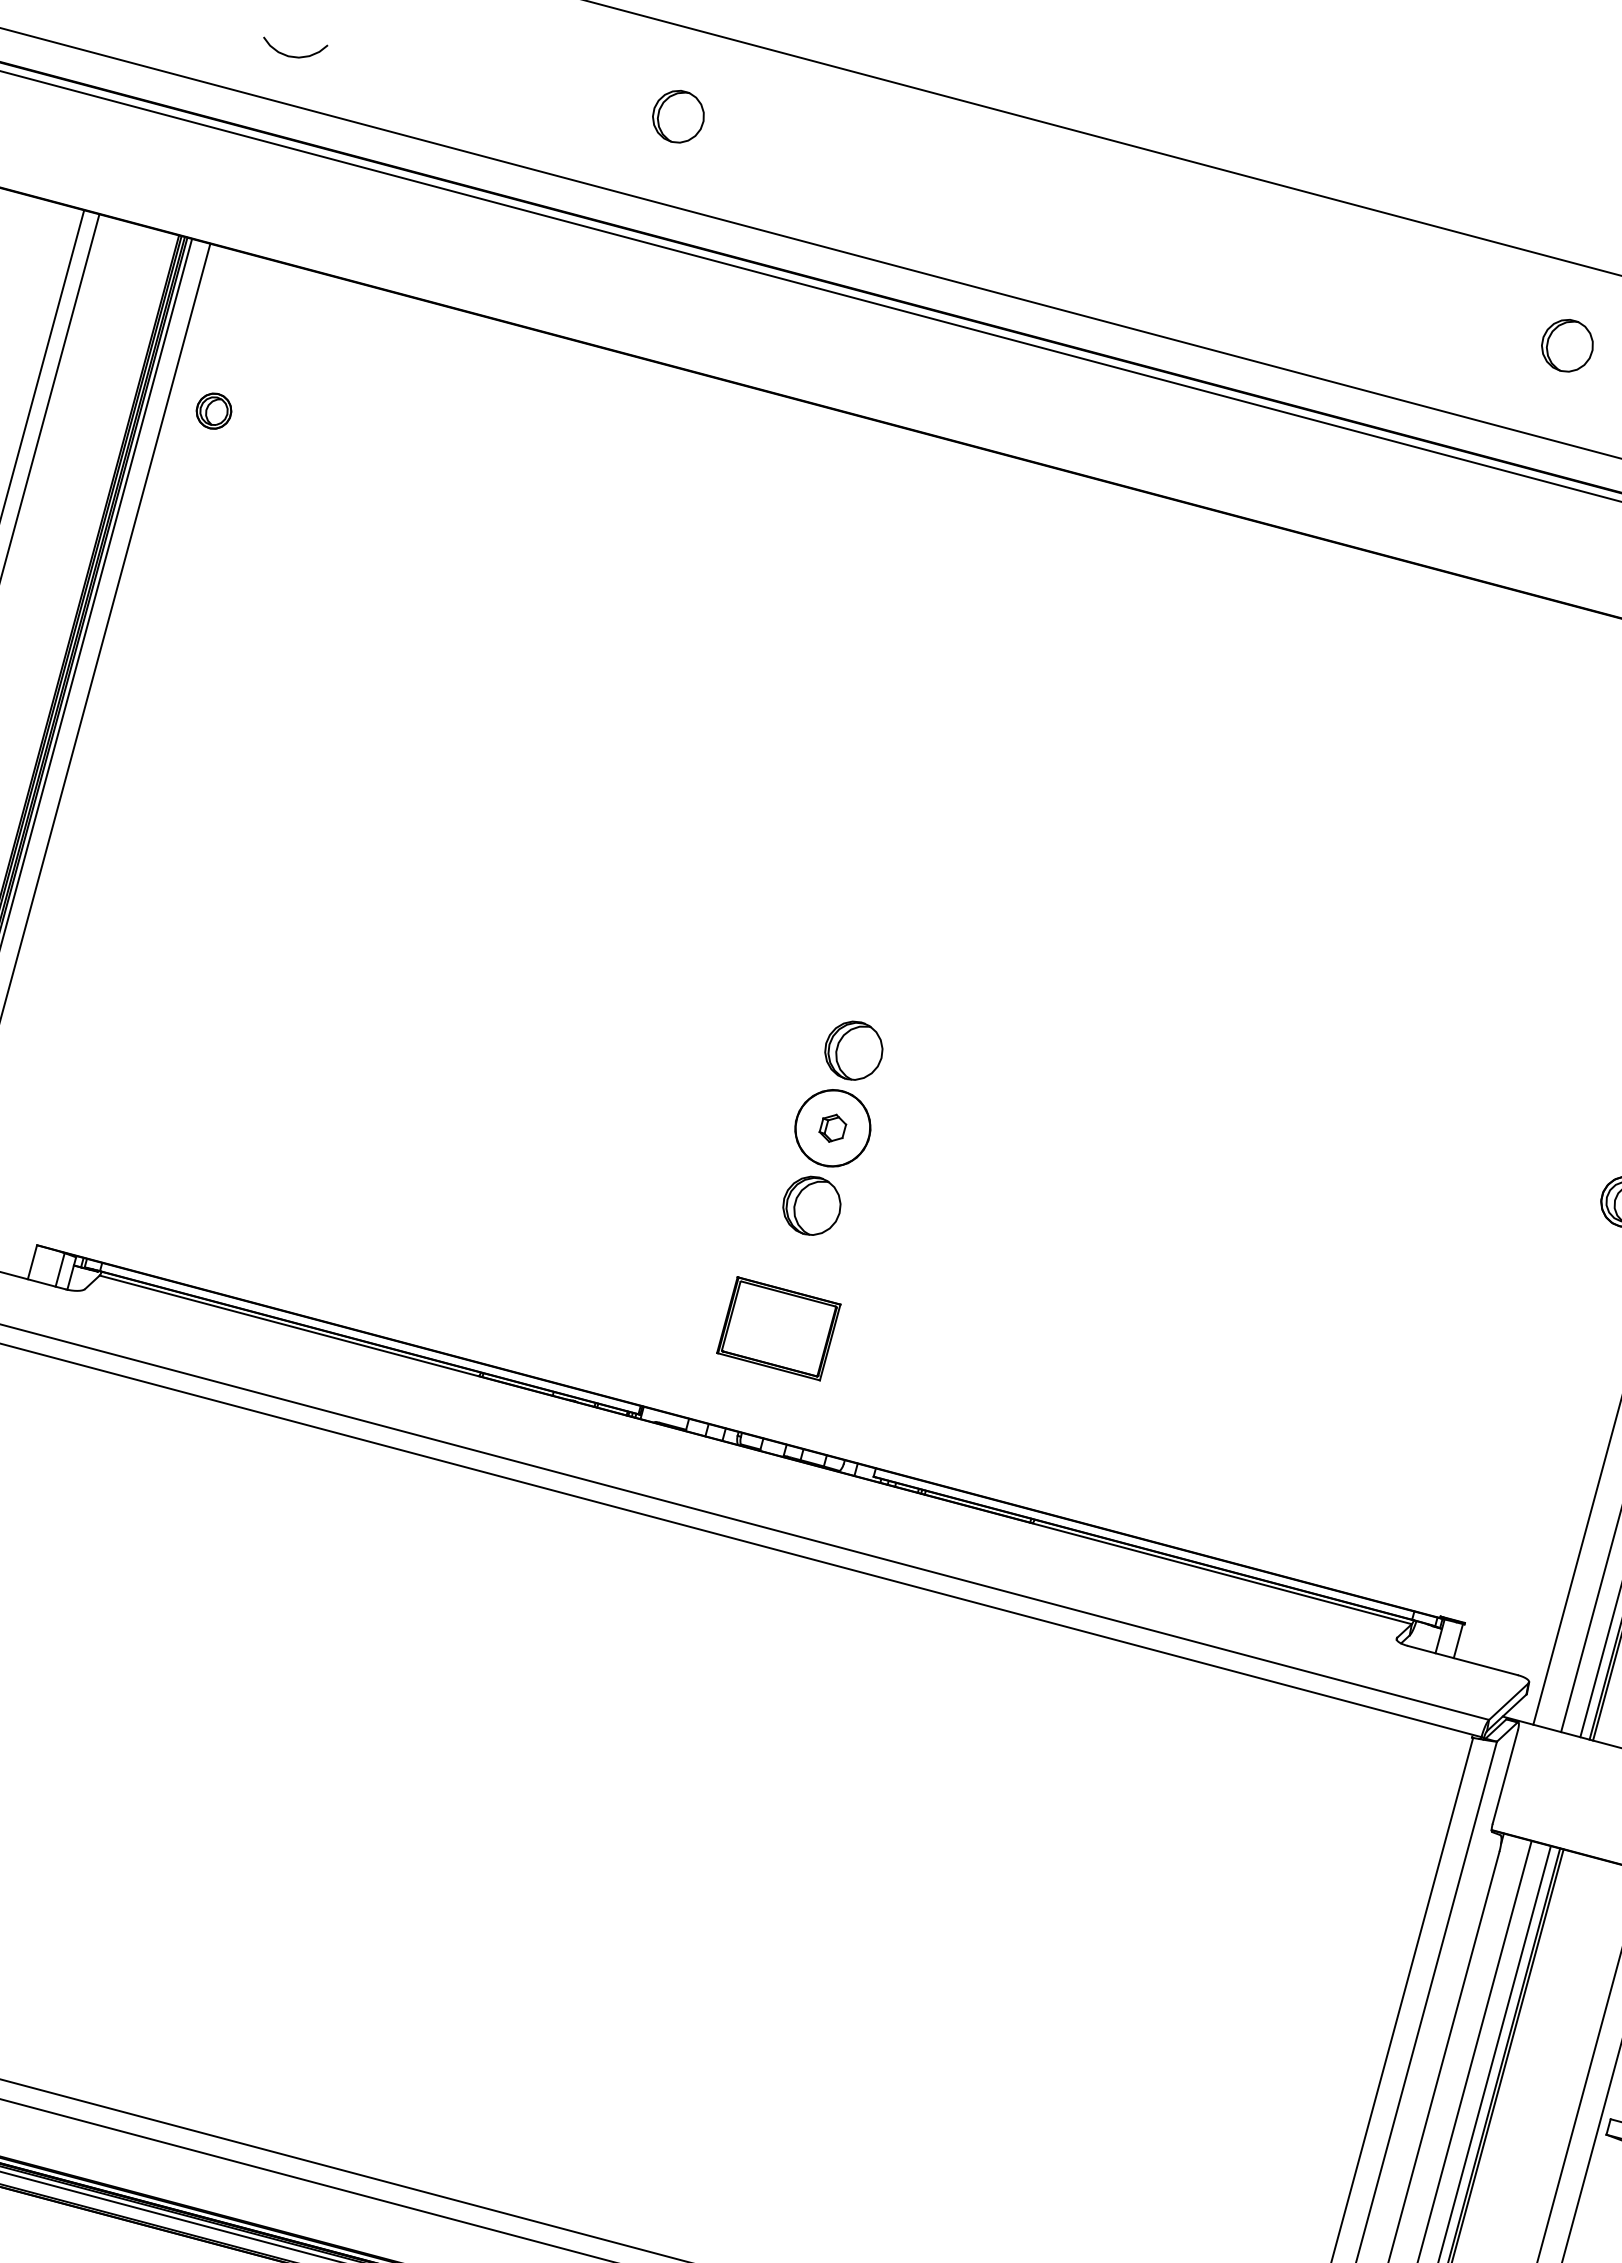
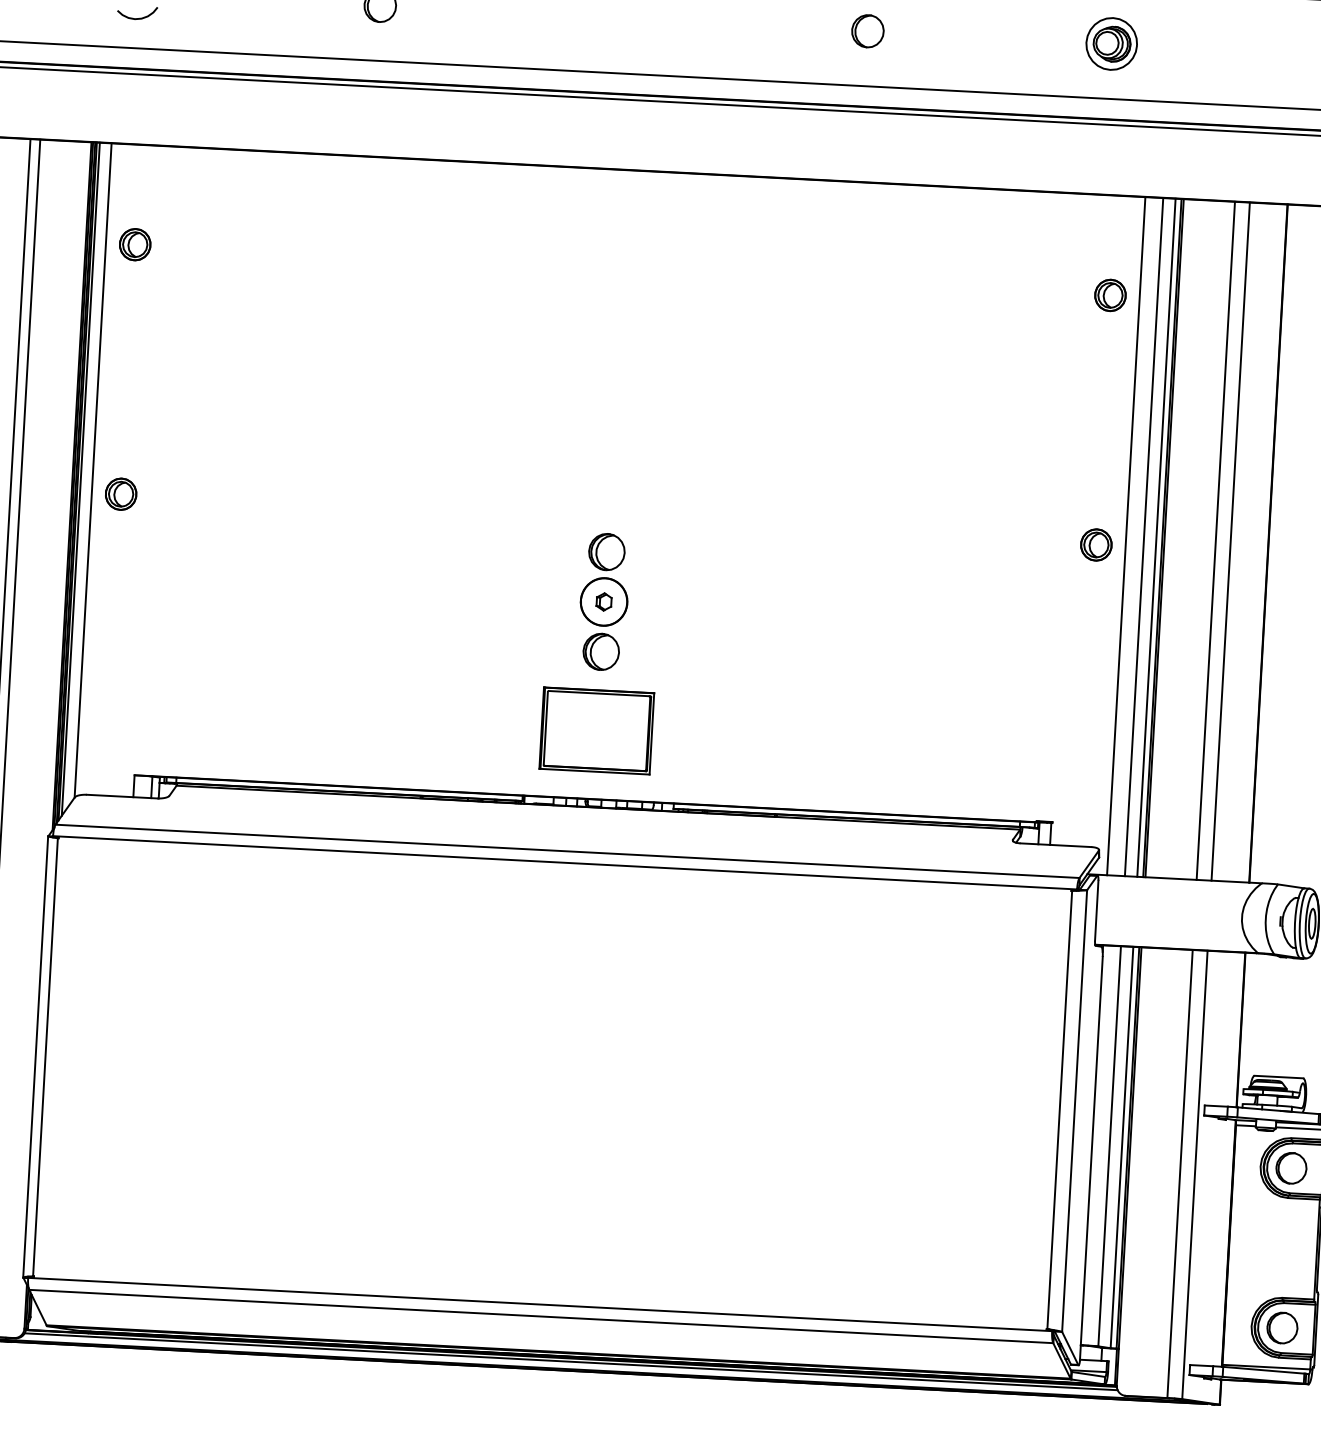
part: (1566, 345) -> (867, 31), moved
part: (214, 410) -> (135, 244), size x1.43
part: (109, 797) -> (121, 493), added
part: (778, 1327) -> (596, 730), size x1.67

